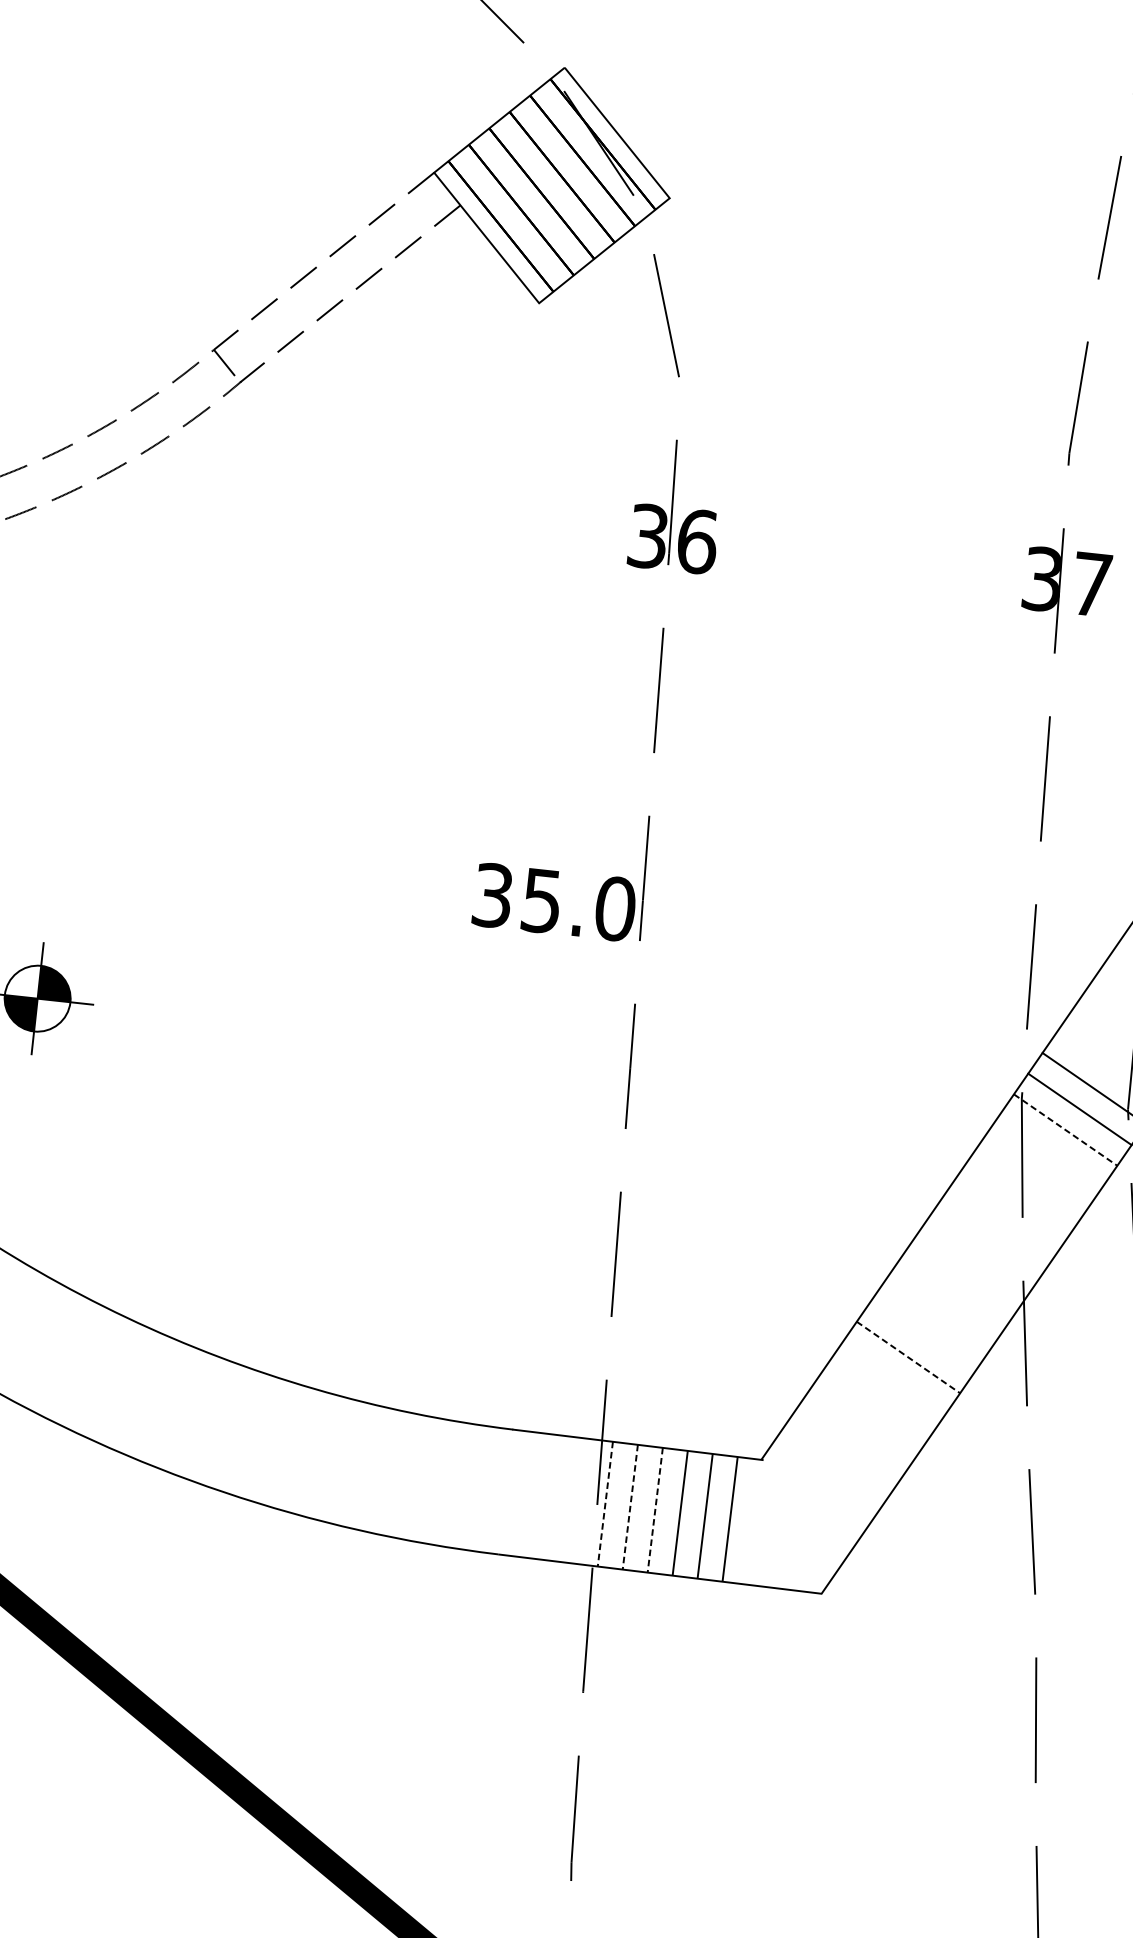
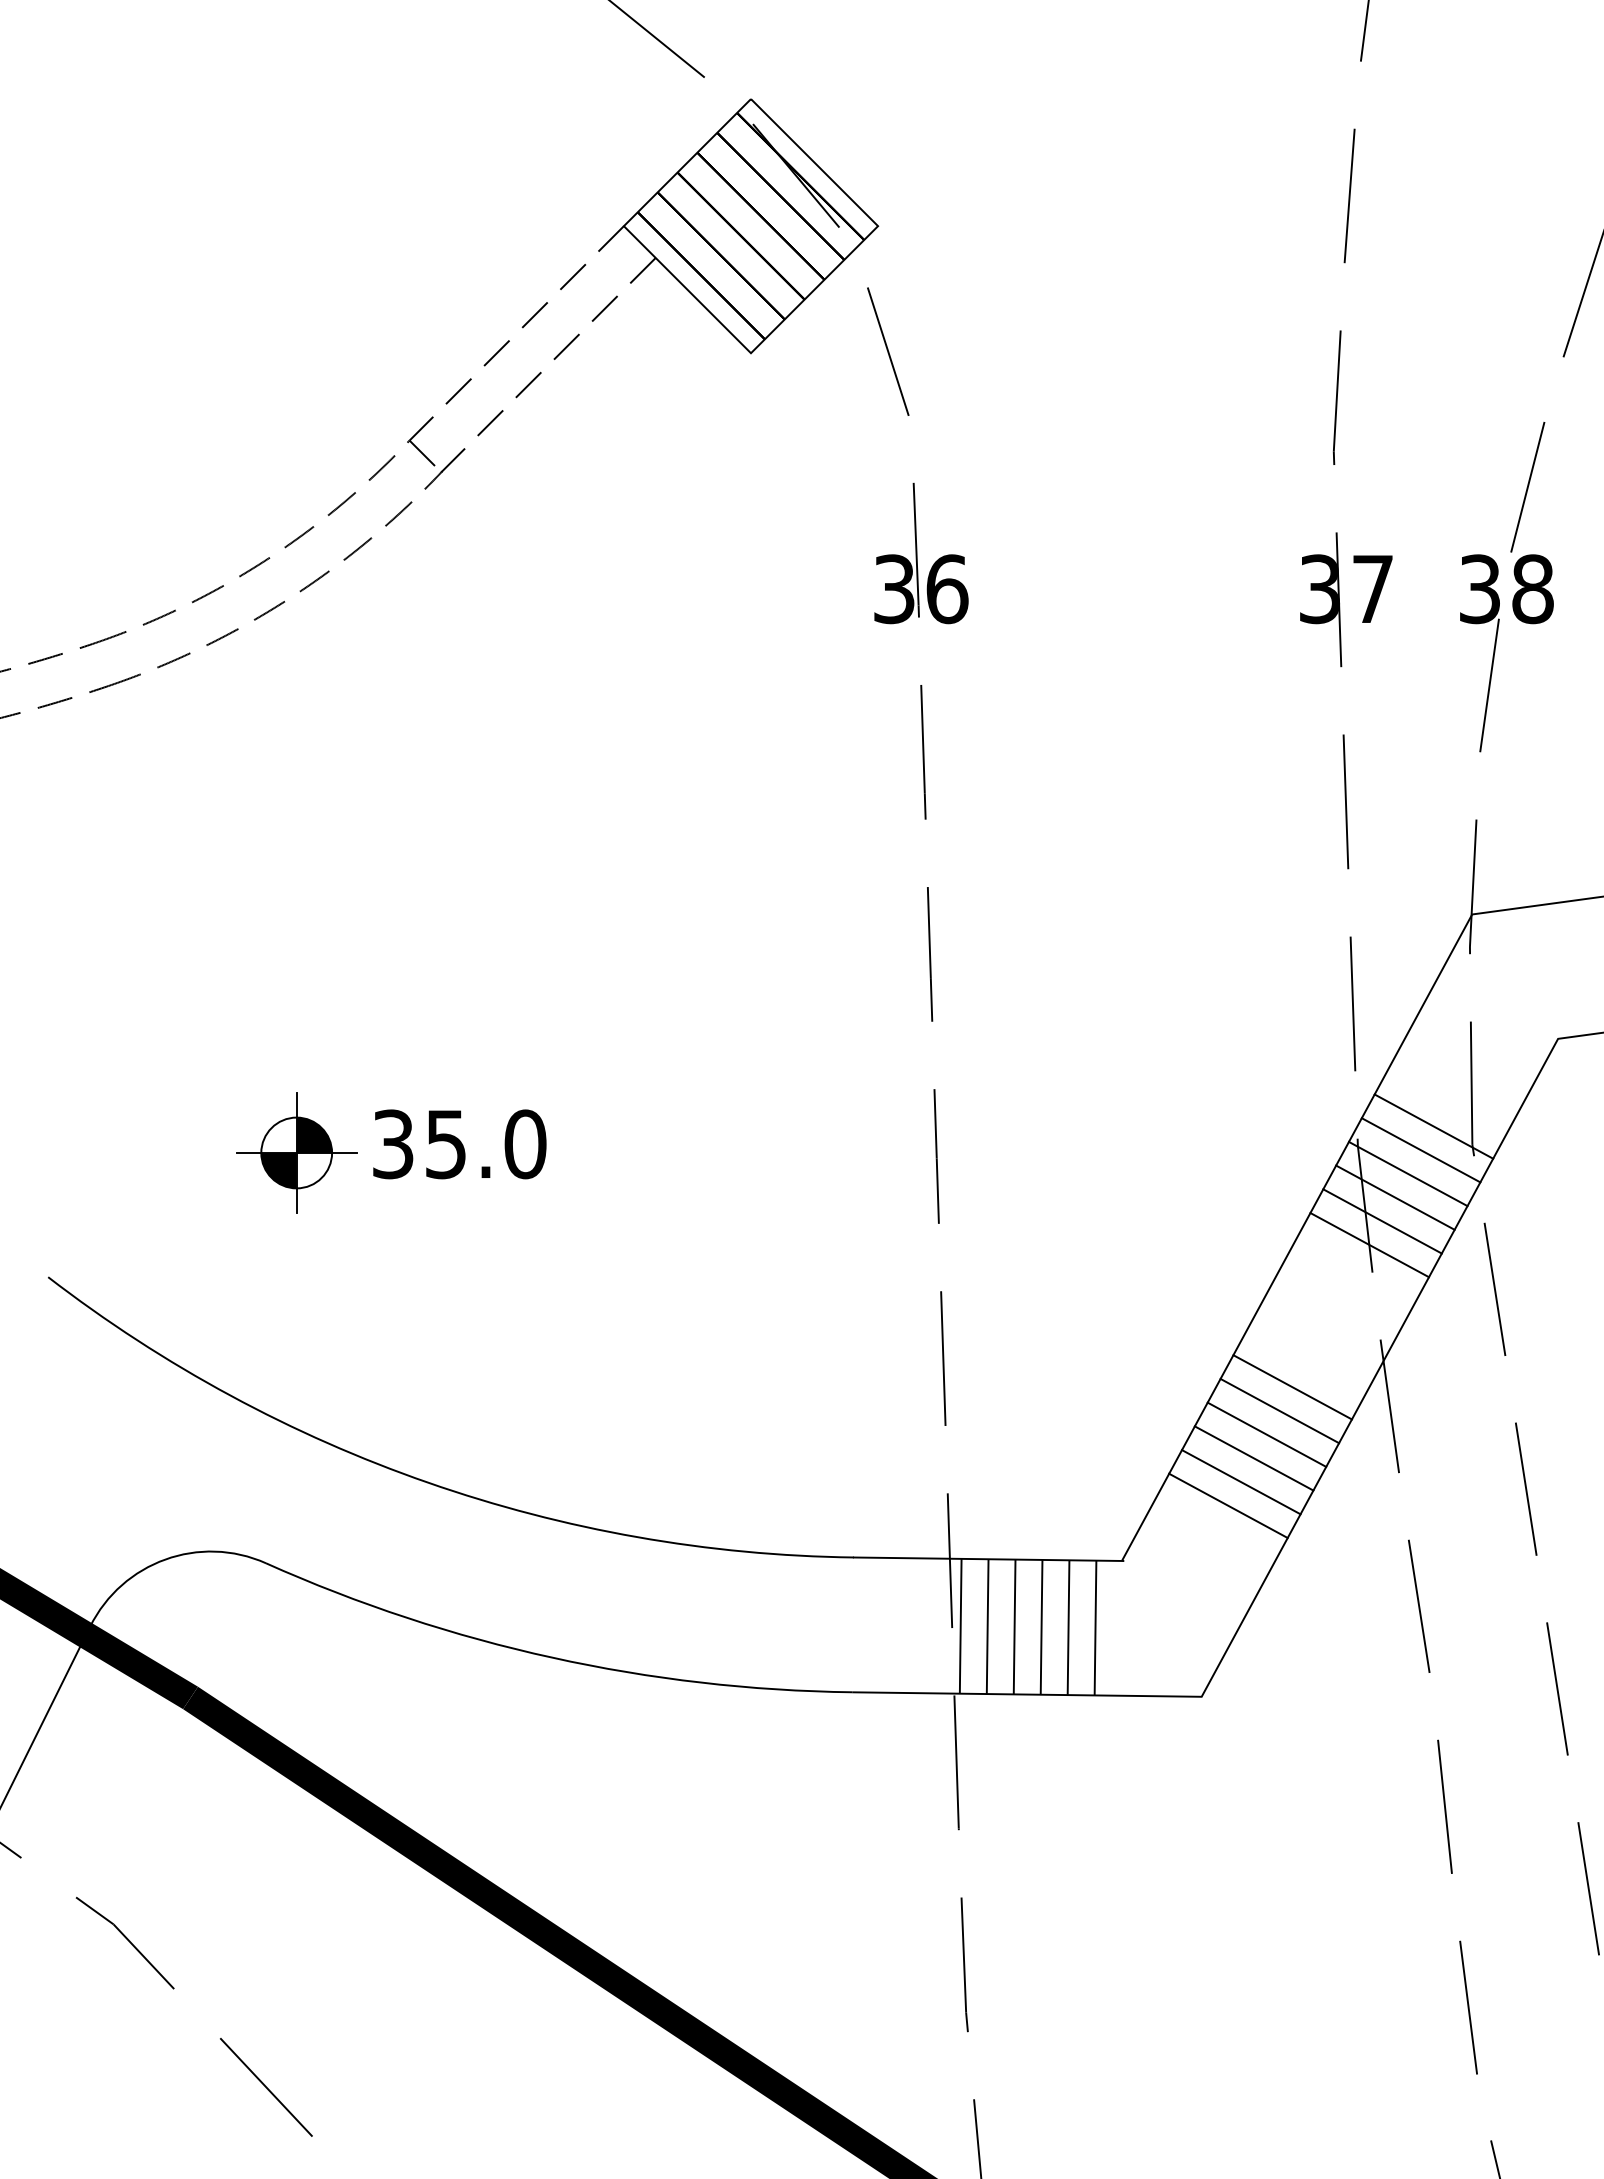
text: (554, 902) -> (459, 1144), moved
line: (1065, 1130) -> (1408, 1174), dashed -> solid
line: (1051, 1150) -> (1395, 1197), added
line: (1037, 1171) -> (1382, 1221), added
line: (1022, 1192) -> (1369, 1245), added
line: (936, 1316) -> (1292, 1387), added
line: (922, 1336) -> (1279, 1410), added
line: (908, 1358) -> (1267, 1435), dashed -> solid
line: (893, 1378) -> (1253, 1458), added
line: (880, 1399) -> (1241, 1482), added
line: (865, 1419) -> (1228, 1505), added
line: (605, 1504) -> (960, 1626), dashed -> solid
line: (630, 1507) -> (987, 1627), dashed -> solid
line: (655, 1510) -> (1014, 1627), dashed -> solid

